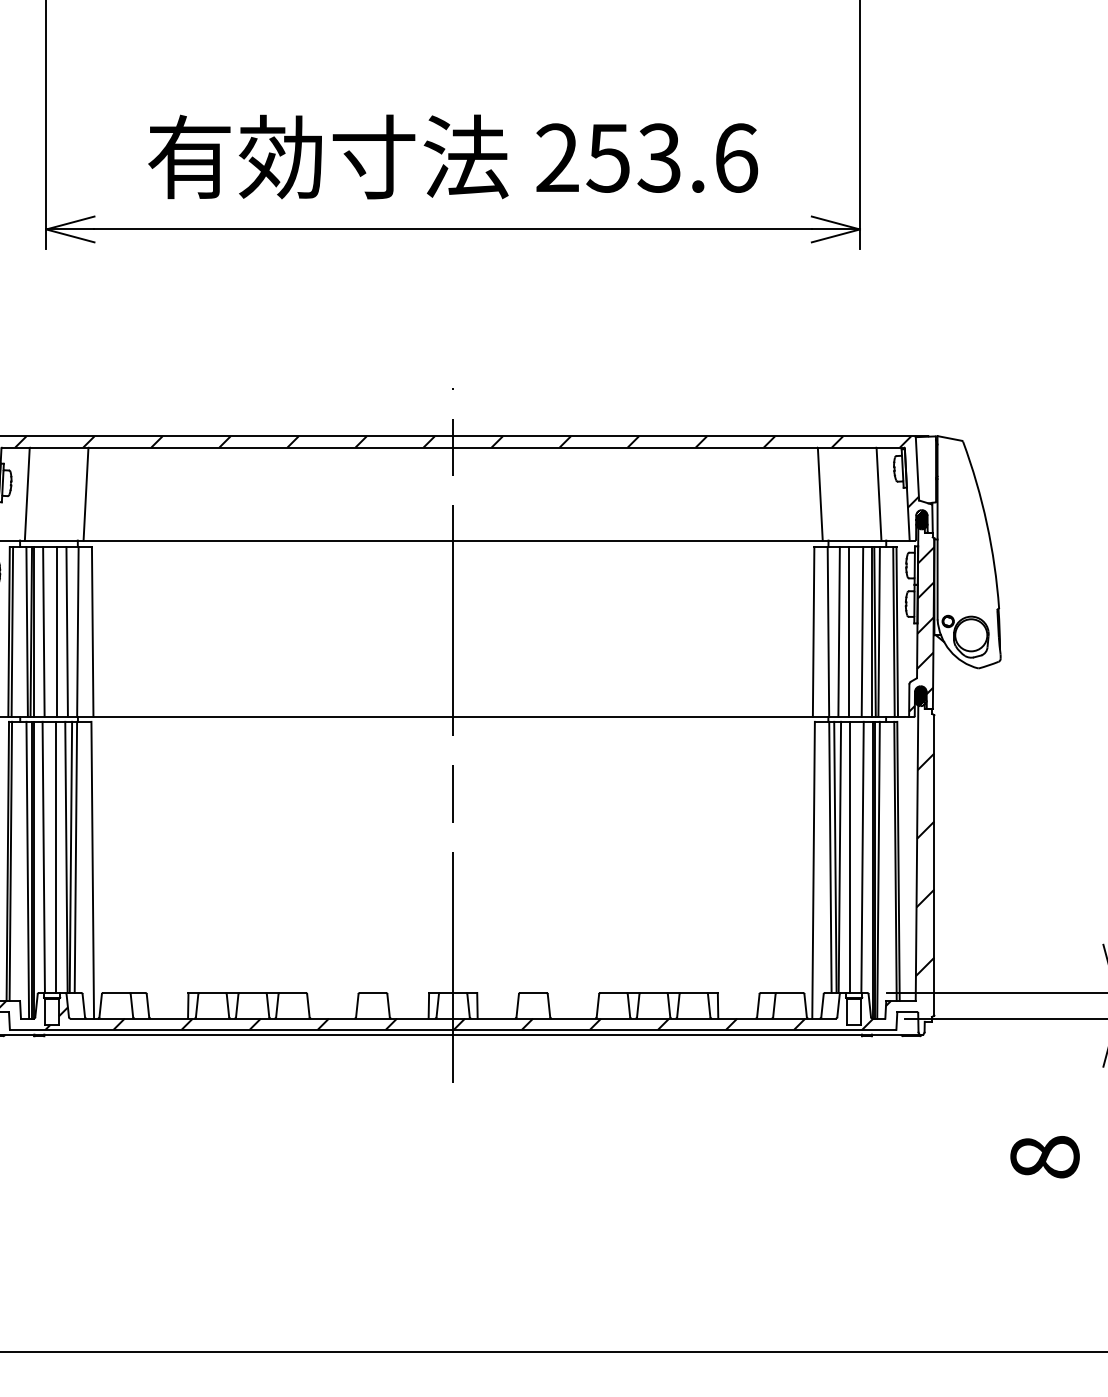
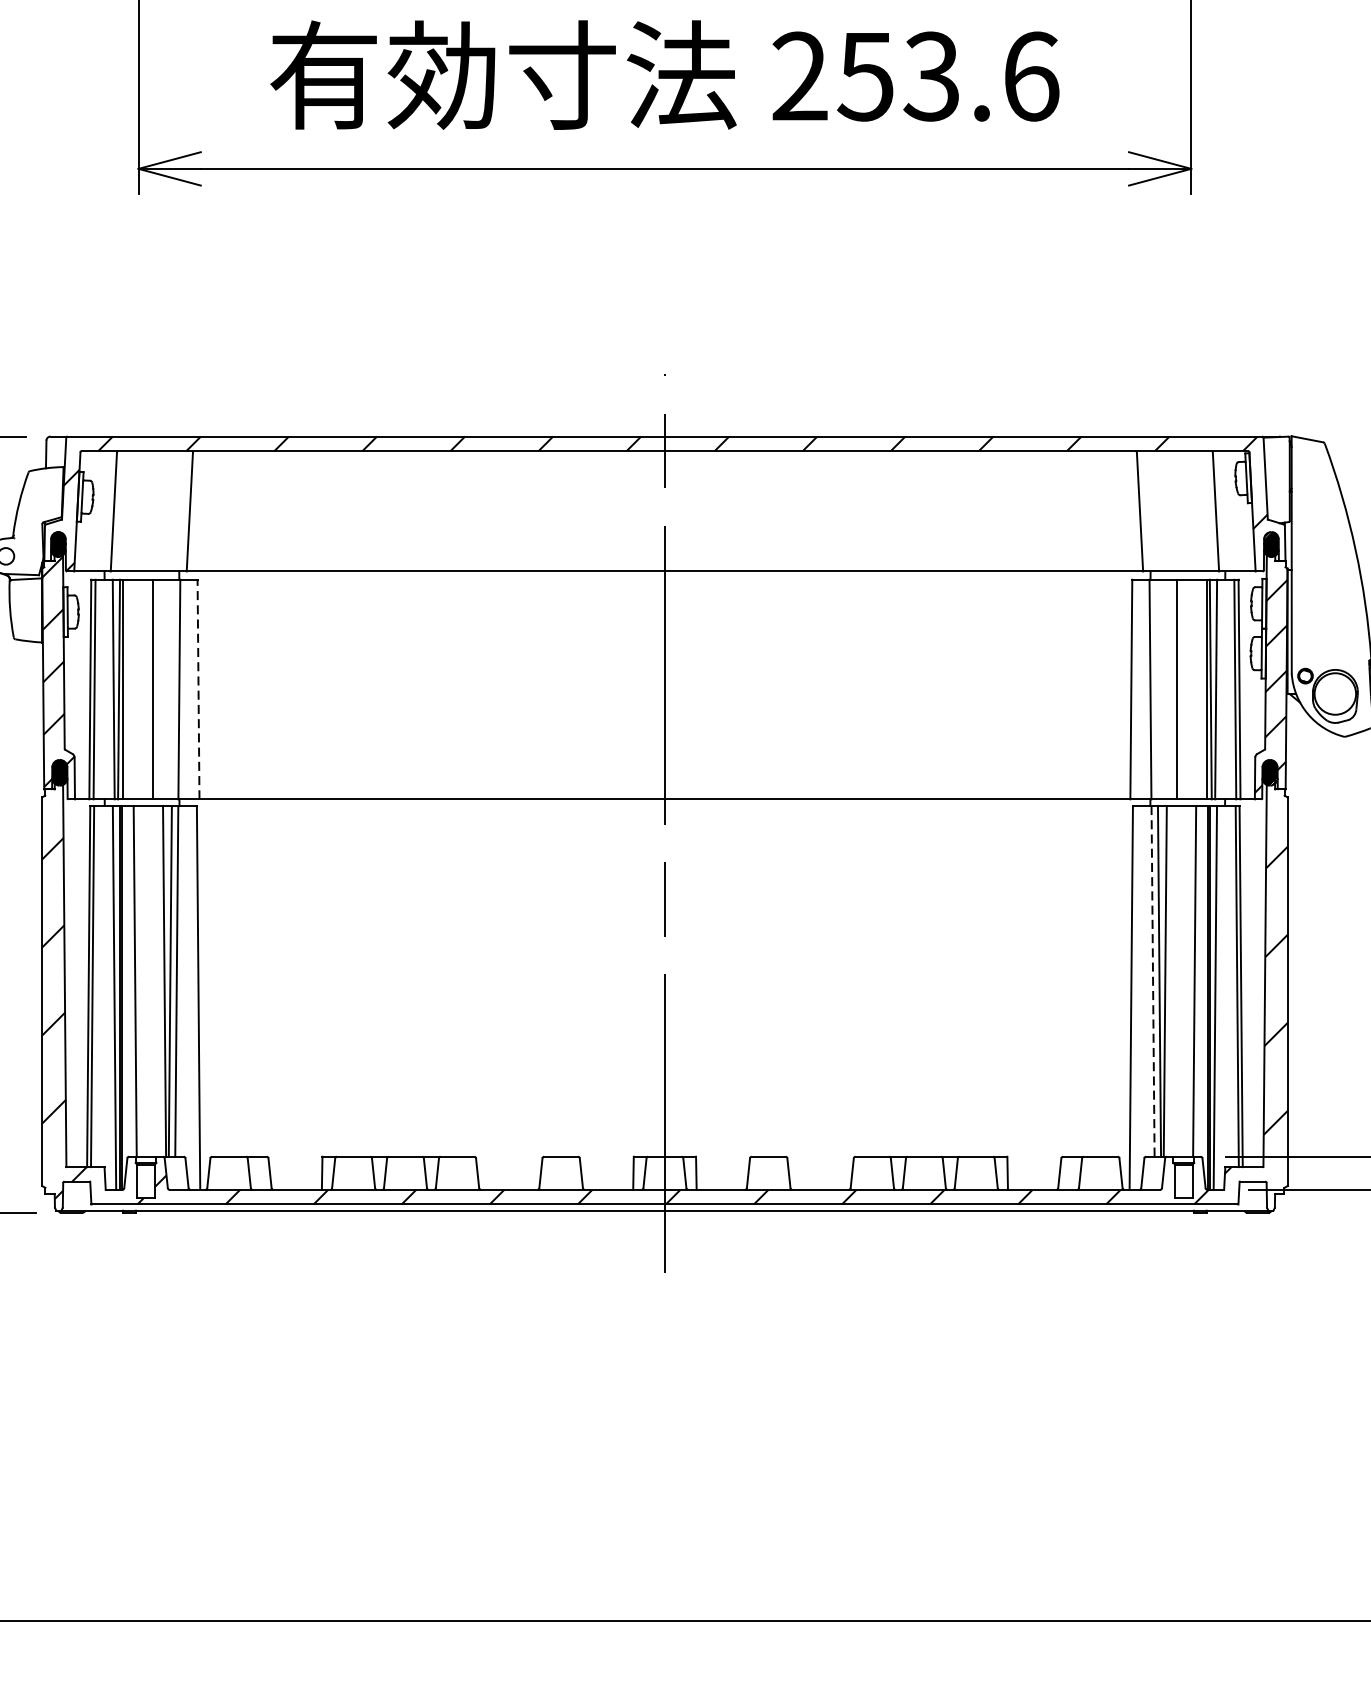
line: (43, 631) -> (134, 689), removed
line: (66, 631) -> (164, 689), removed
line: (92, 631) -> (198, 689), solid -> dashed
line: (838, 631) -> (1163, 689), removed
line: (862, 631) -> (1194, 689), removed
line: (56, 856) -> (151, 980), removed
line: (850, 856) -> (1179, 980), removed
line: (830, 857) -> (1153, 981), solid -> dashed

